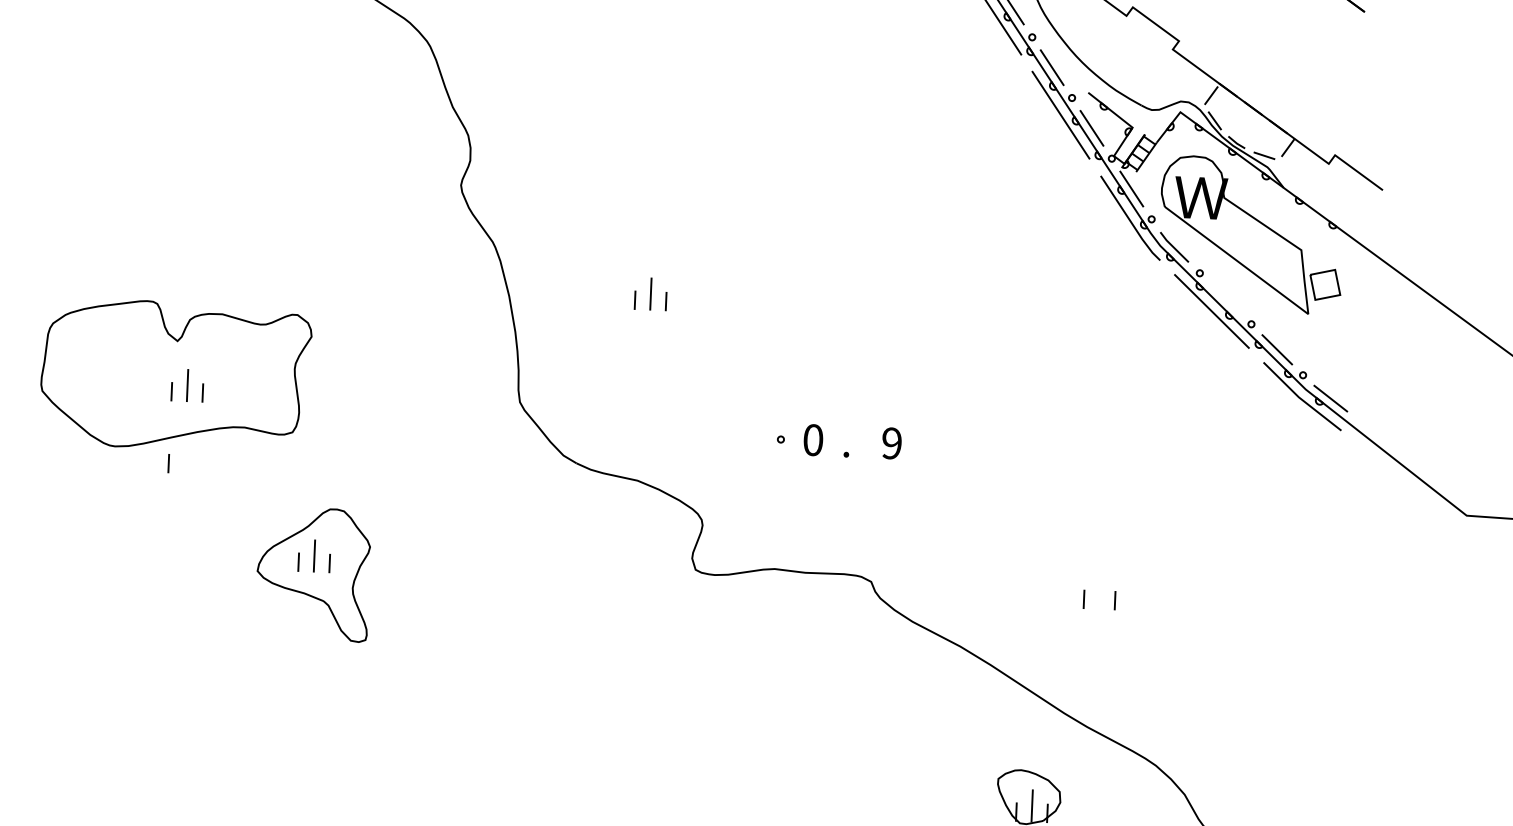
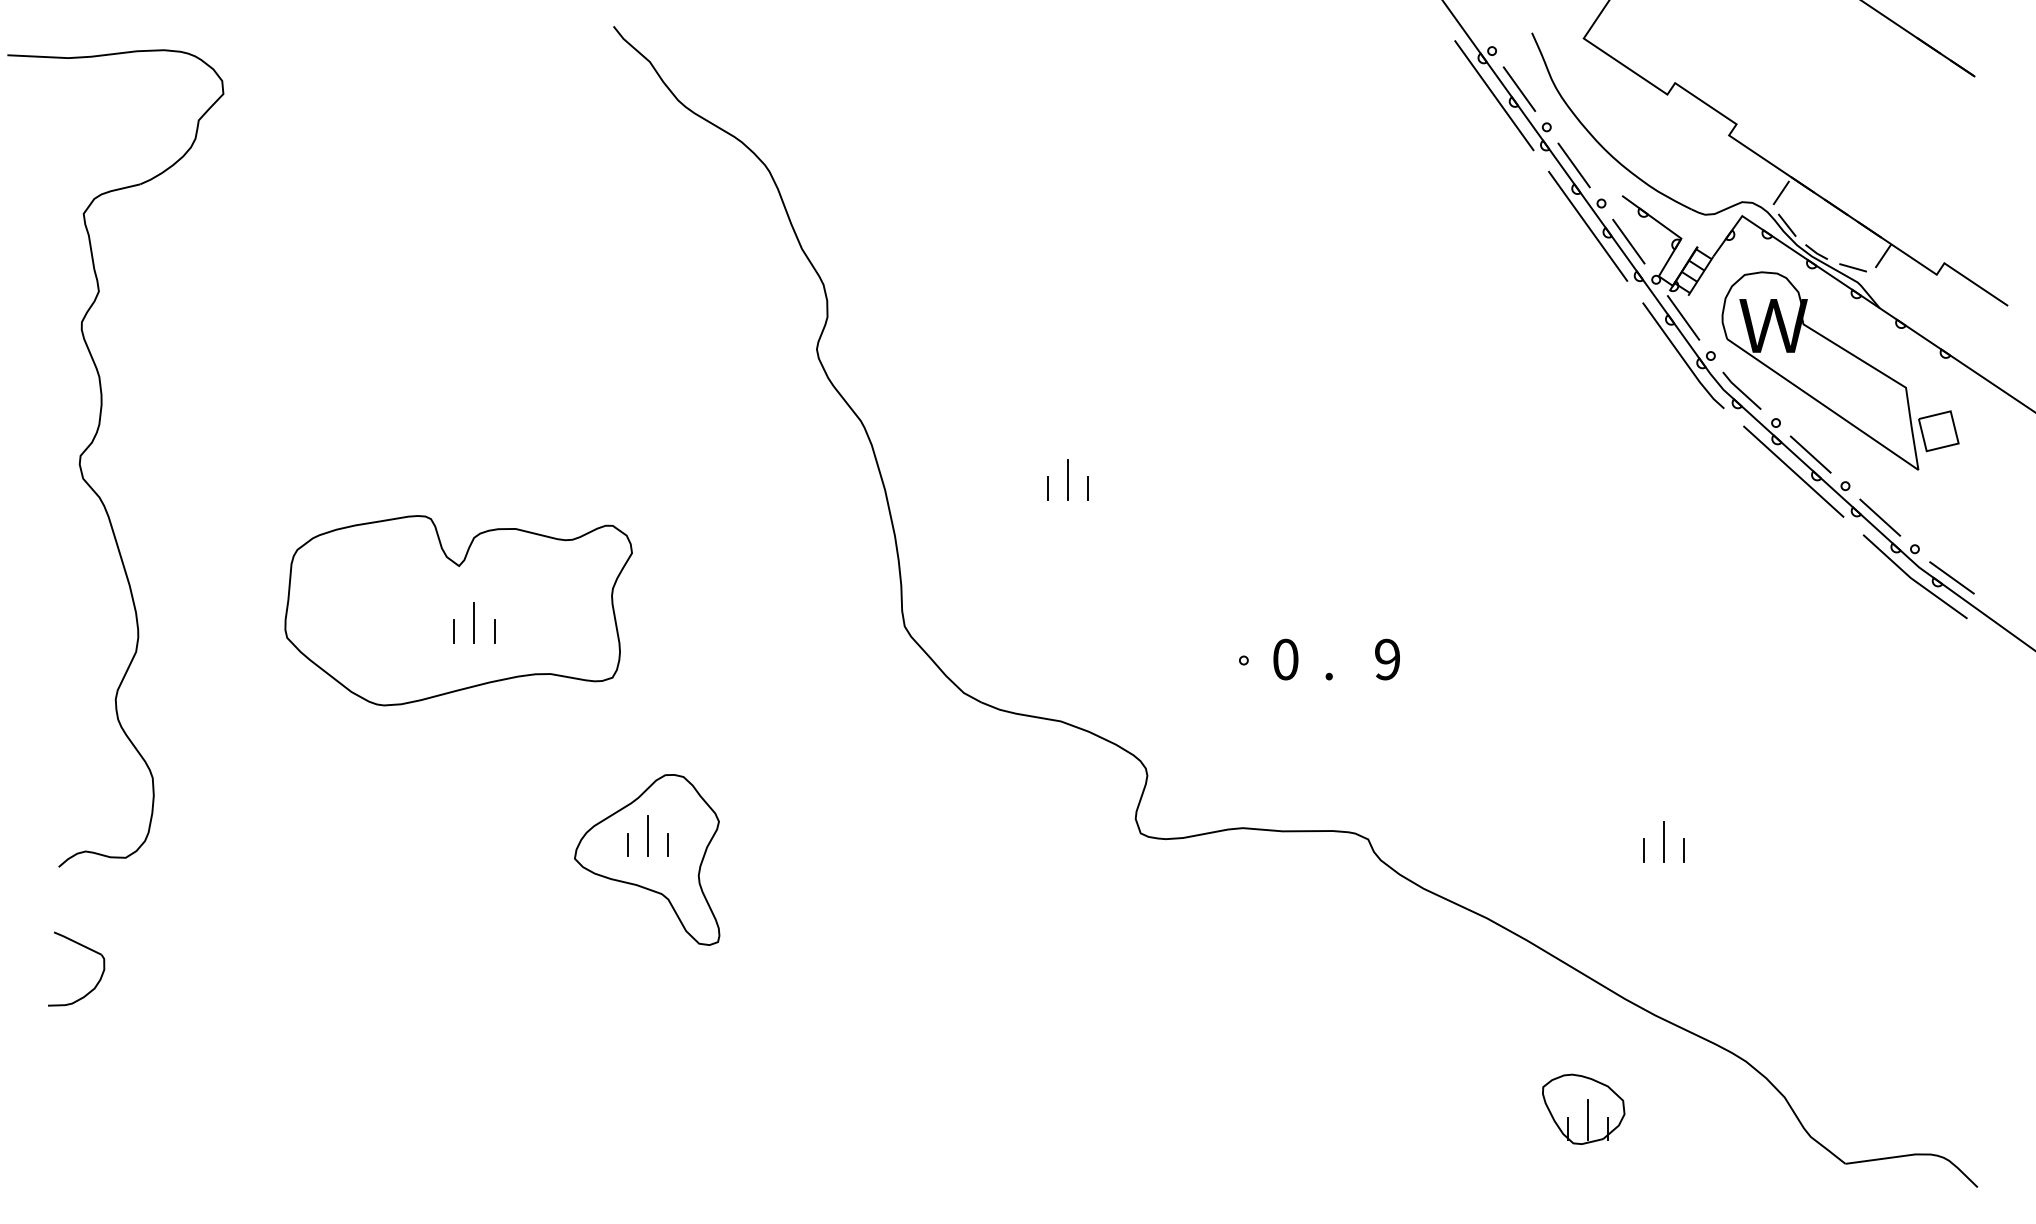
line: (1225, 298) -> (1810, 454), added
line: (168, 463) -> (453, 724), removed
line: (1100, 593) -> (1664, 841), added

